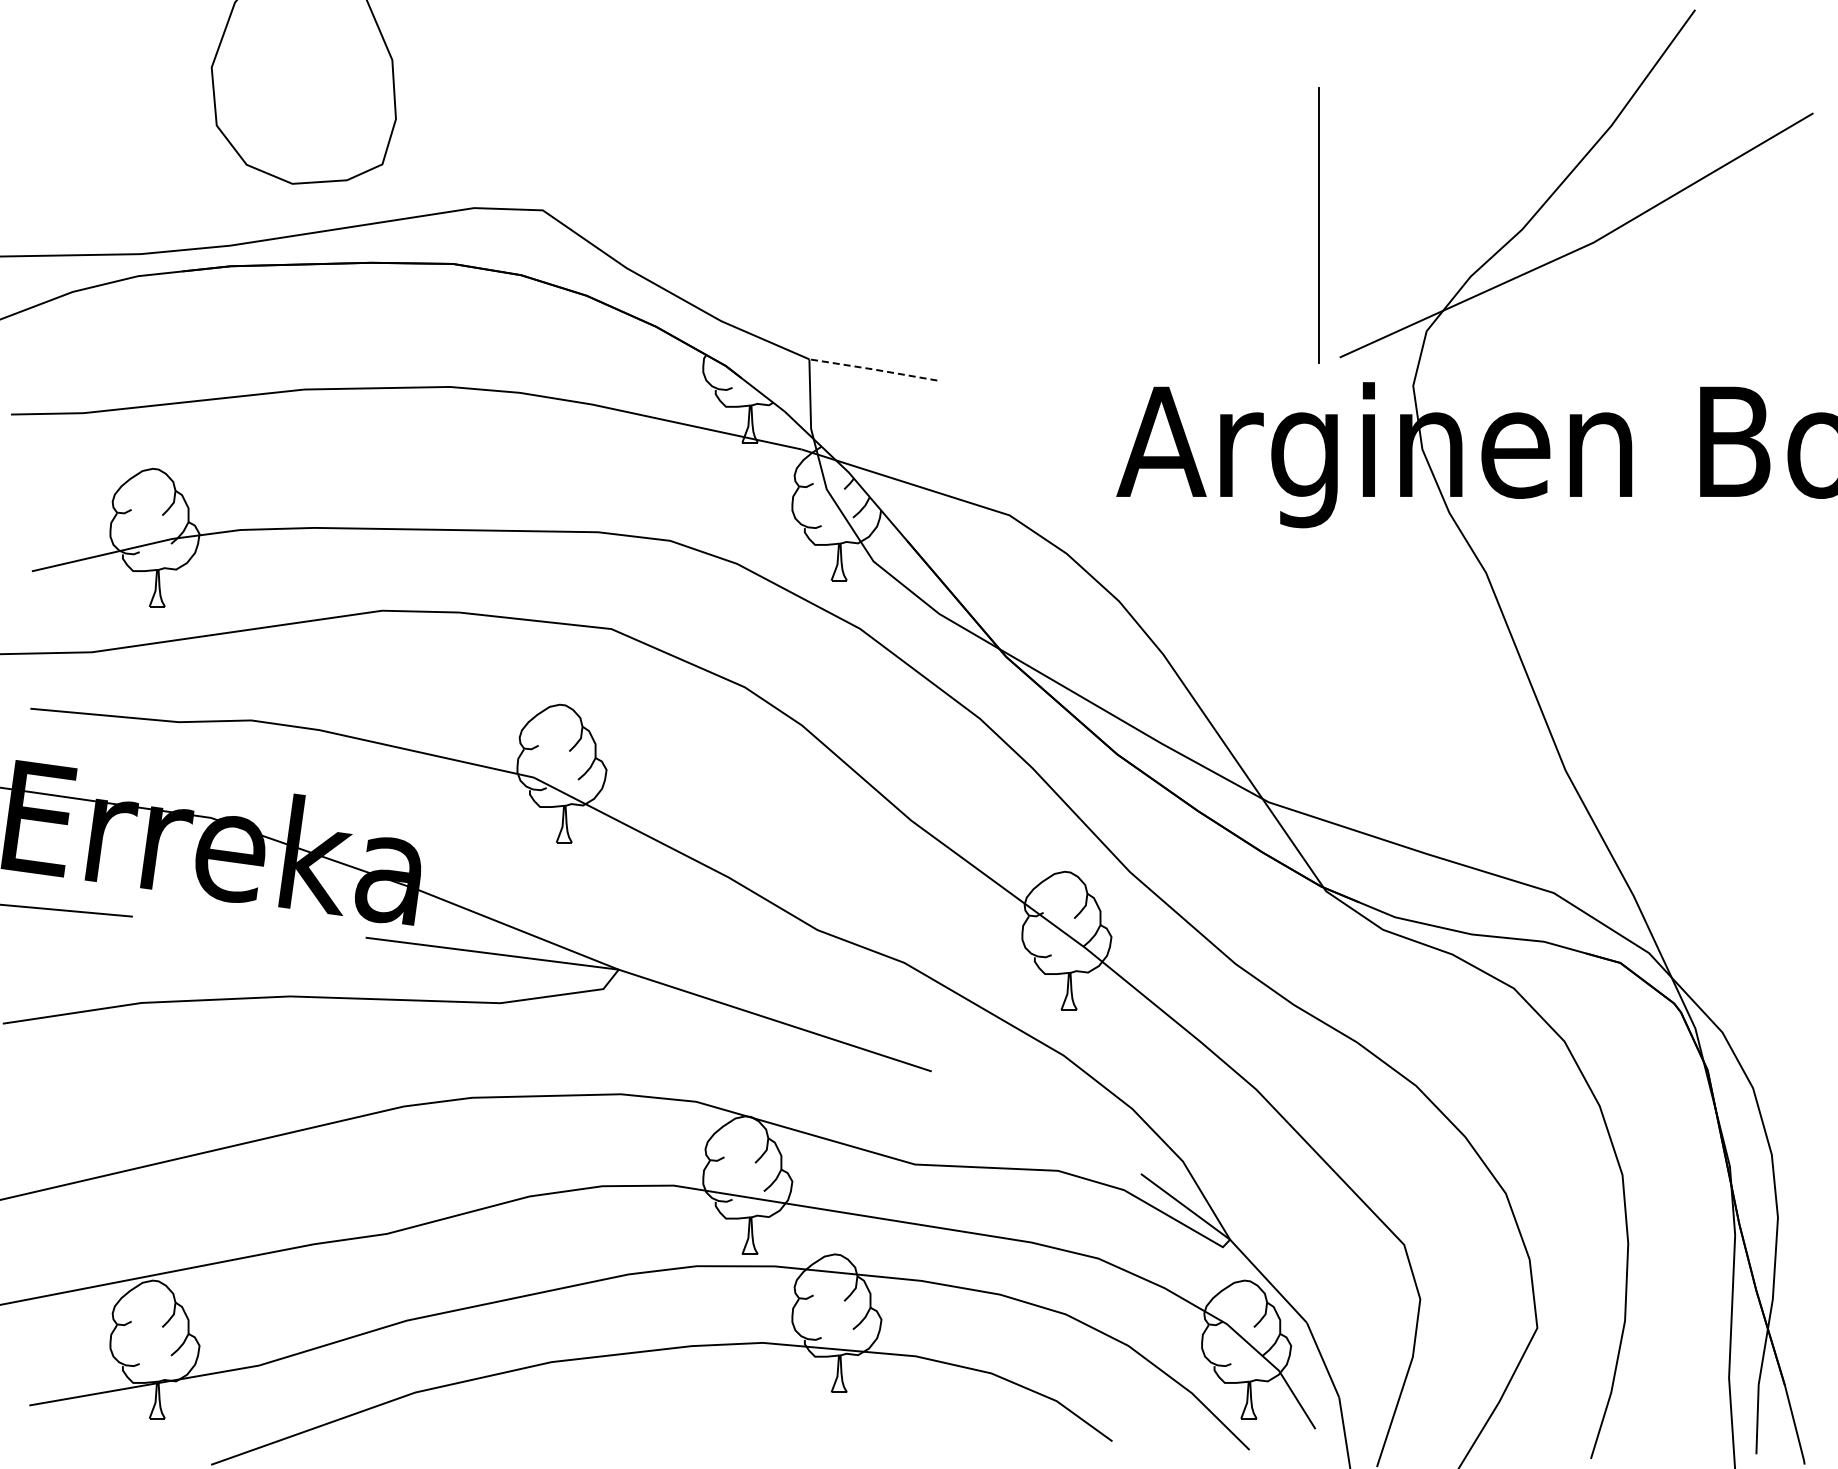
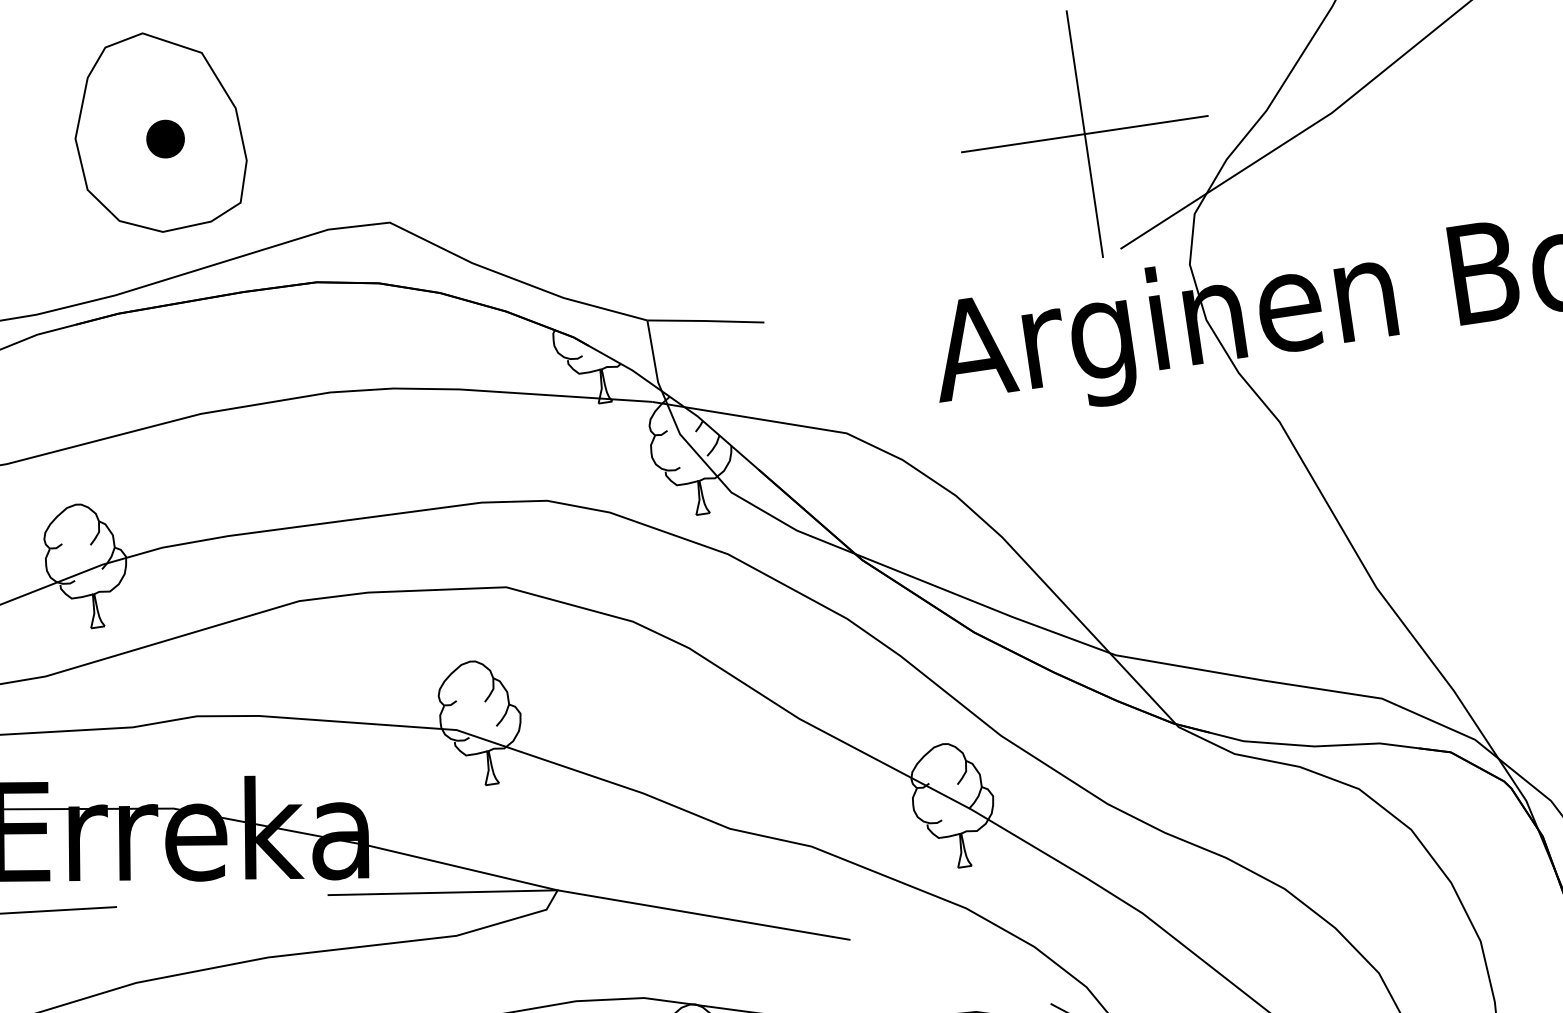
part: (310, 82) -> (165, 139), added
line: (1318, 225) -> (1084, 133), added
line: (873, 369) -> (705, 321), dashed -> solid

